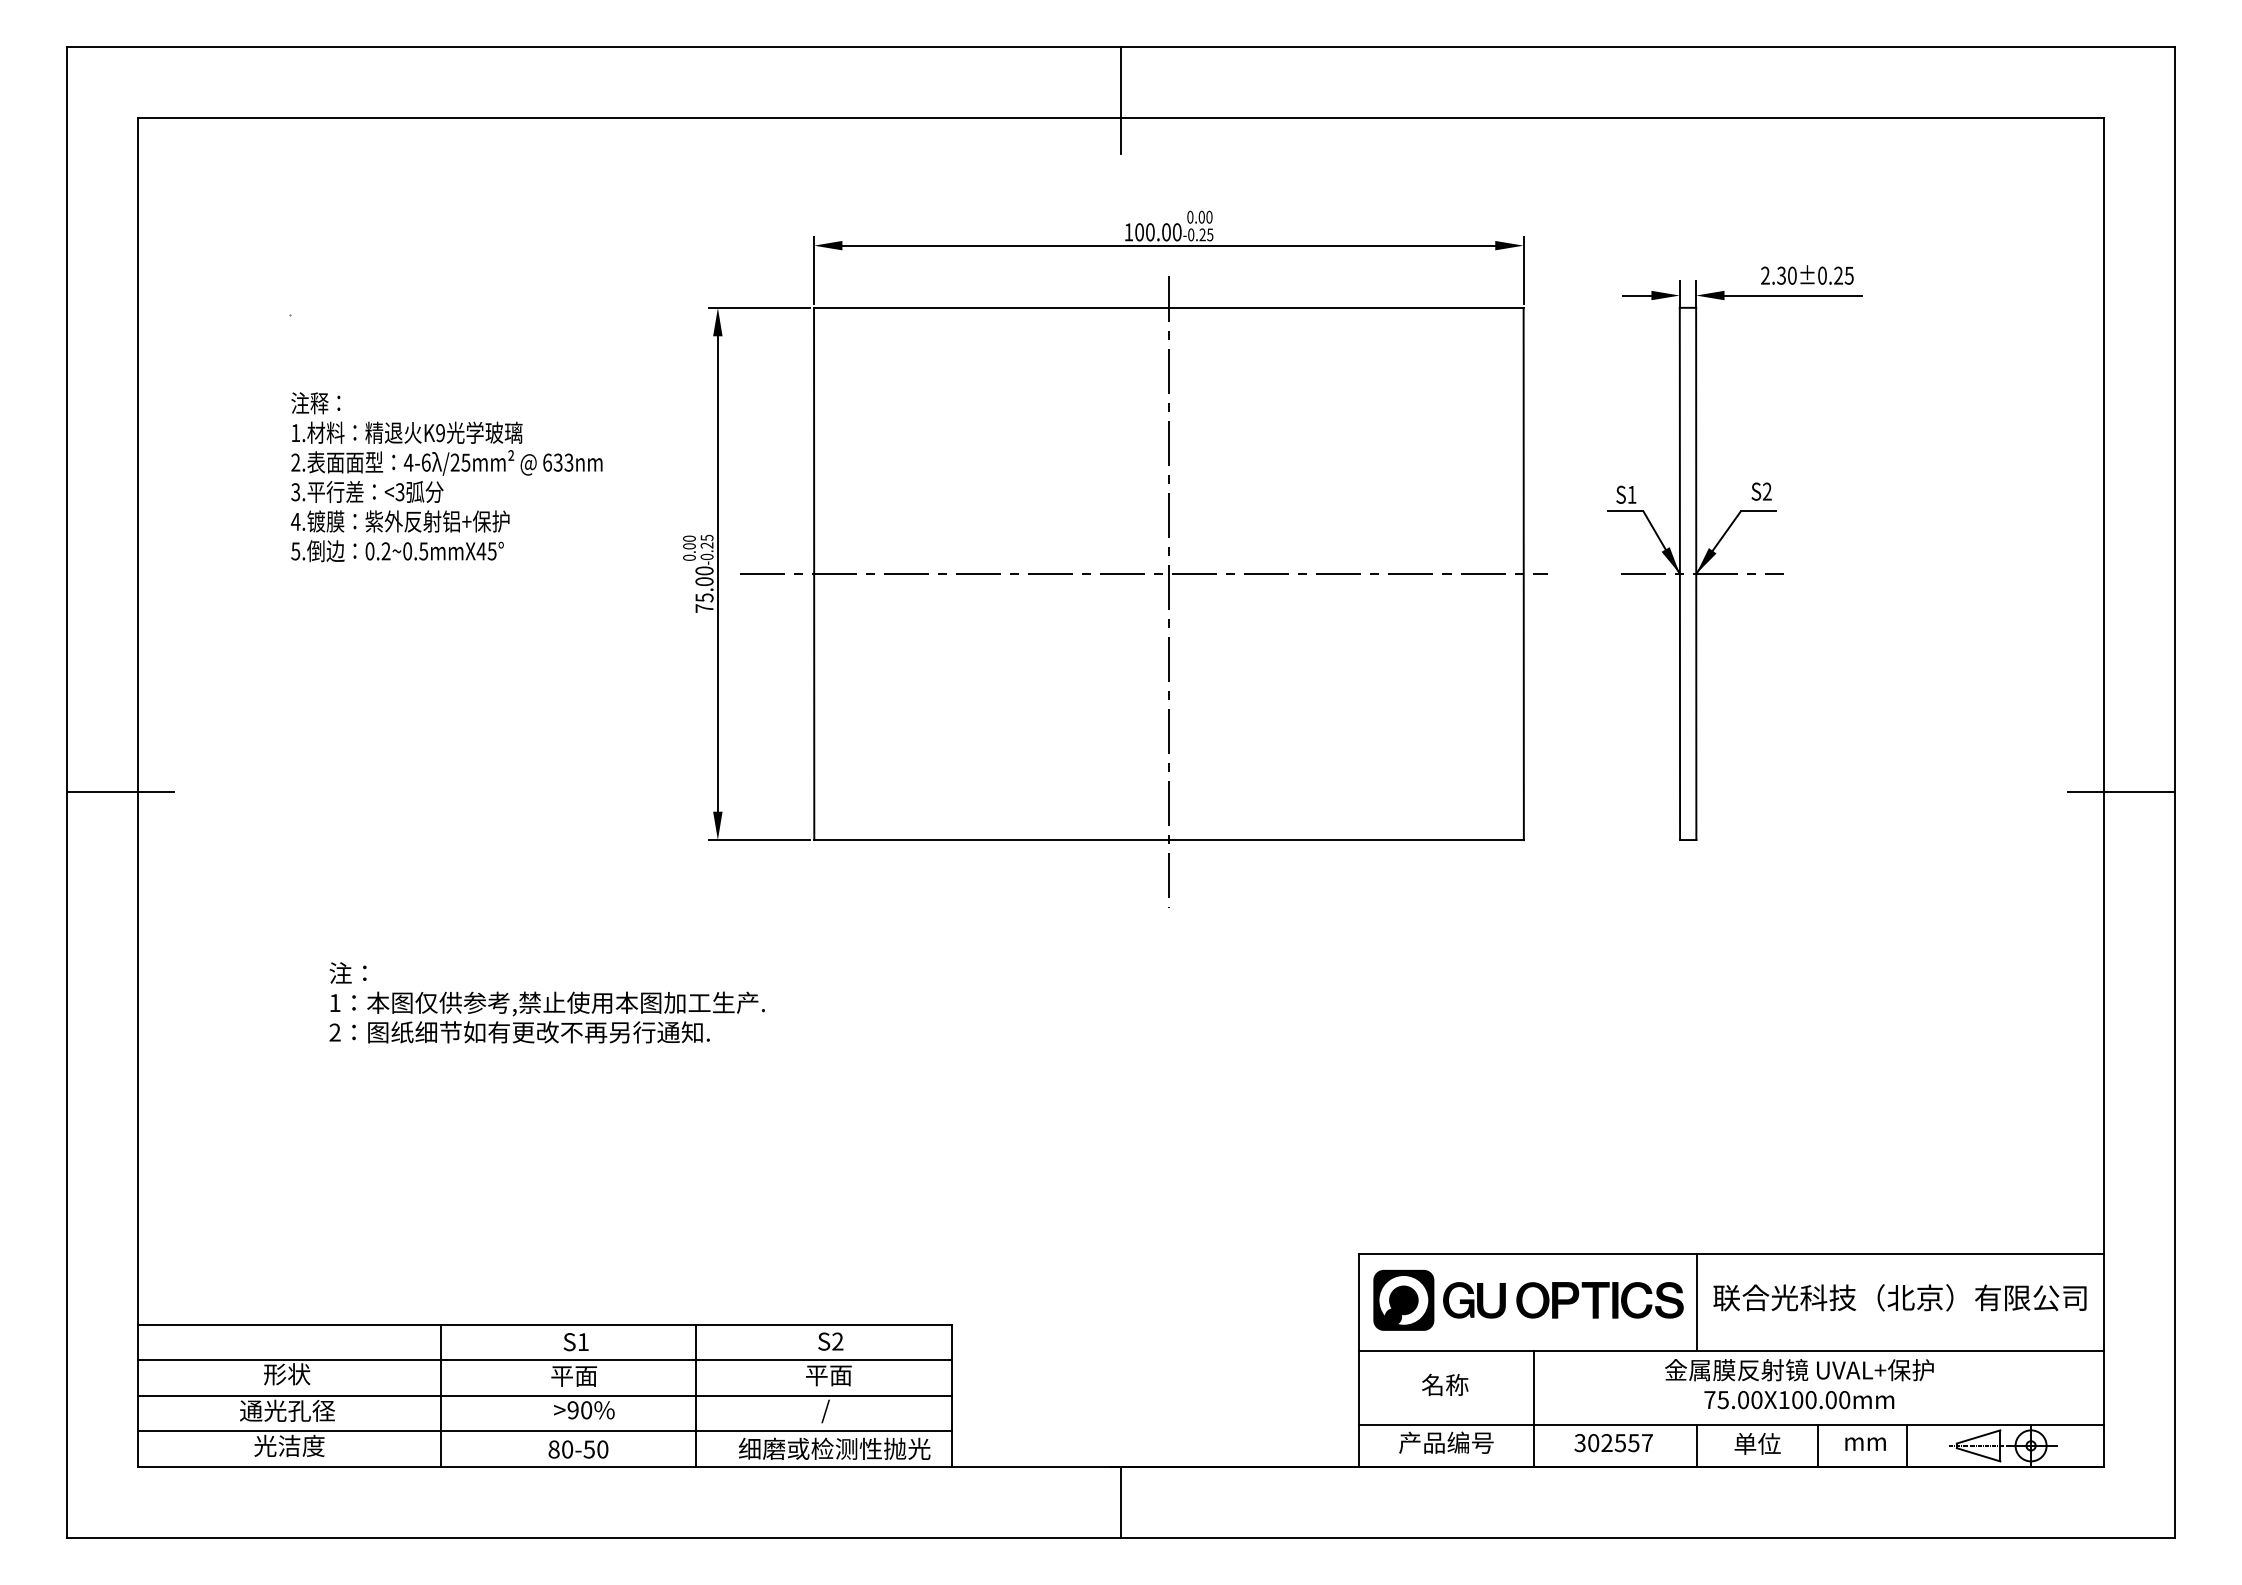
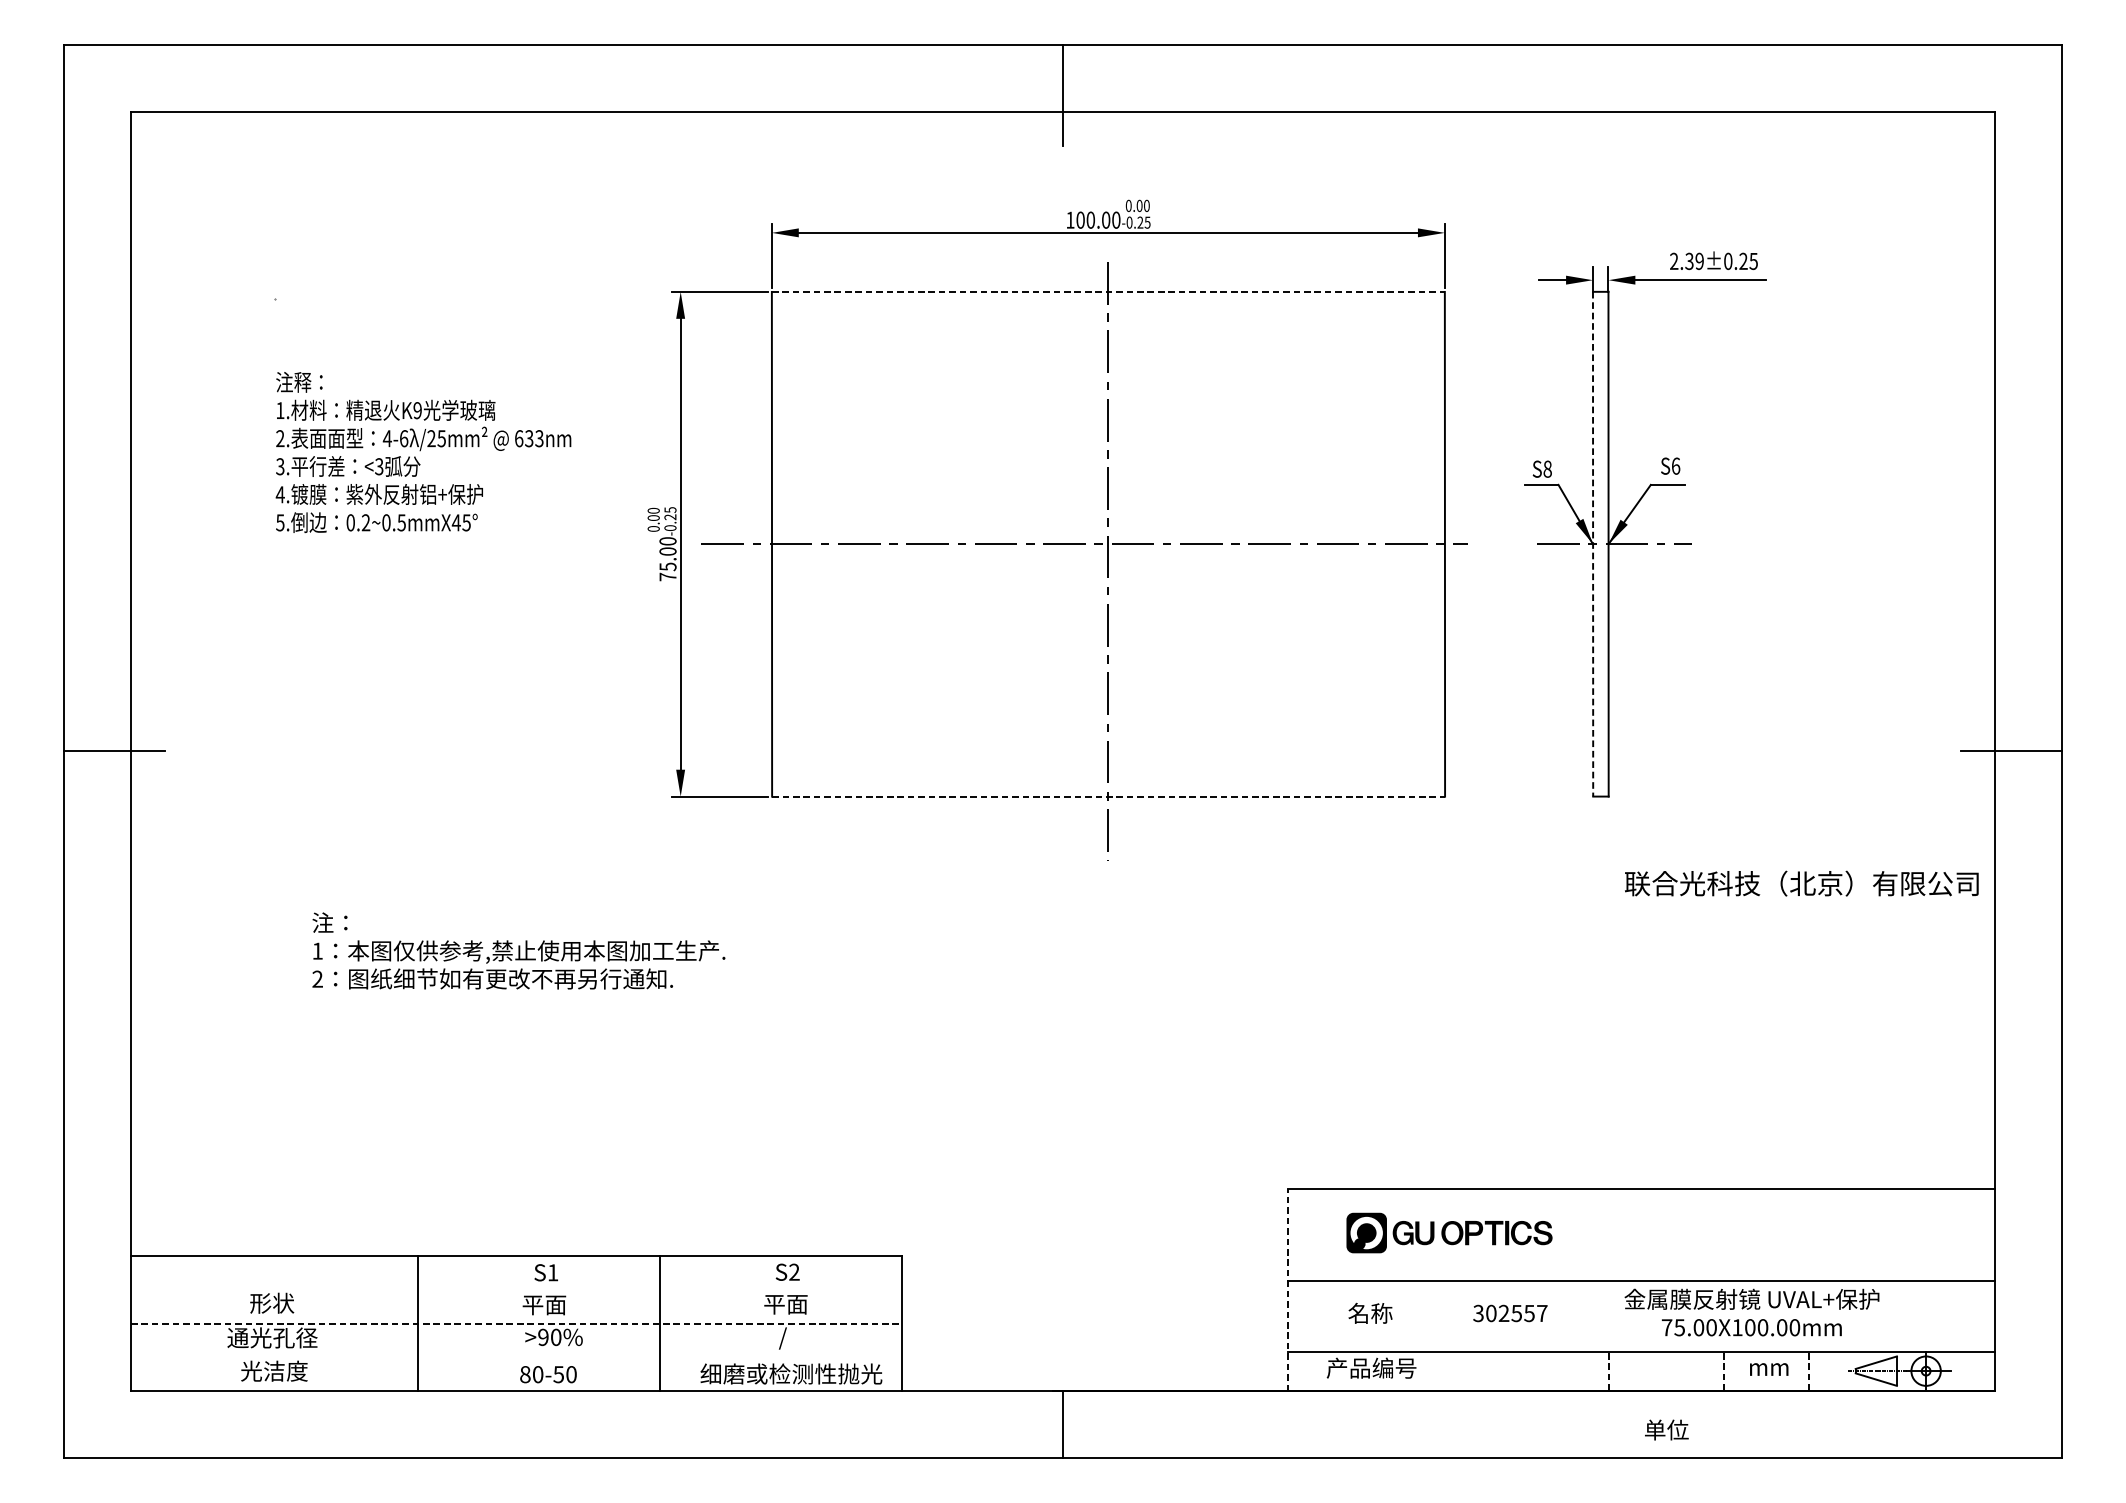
text: (1792, 275) -> (1699, 261), 2.30±0.25 -> 2.39±0.25
line: (1168, 307) -> (1108, 291), solid -> dashed
text: (1767, 491) -> (1676, 466), S2 -> S6
text: (1631, 494) -> (1547, 468), S1 -> S8
line: (1679, 574) -> (1592, 544), solid -> dashed
line: (1169, 840) -> (1108, 797), solid -> dashed
text: (1899, 1297) -> (1801, 883), moved
part: (1528, 1299) -> (1449, 1232), size x0.7
line: (1696, 1301) -> (1608, 1234), removed
line: (544, 1360) -> (516, 1290), removed
line: (1358, 1360) -> (1288, 1290), solid -> dashed
text: (1799, 1384) -> (1752, 1312), moved
line: (544, 1395) -> (516, 1323), solid -> dashed
line: (1534, 1408) -> (1455, 1335), removed
line: (544, 1431) -> (516, 1357), removed
text: (1613, 1443) -> (1510, 1313), moved
text: (1757, 1443) -> (1666, 1429), moved
line: (1696, 1445) -> (1608, 1370), solid -> dashed
line: (1818, 1445) -> (1724, 1370), solid -> dashed
line: (1907, 1445) -> (1808, 1370), solid -> dashed

